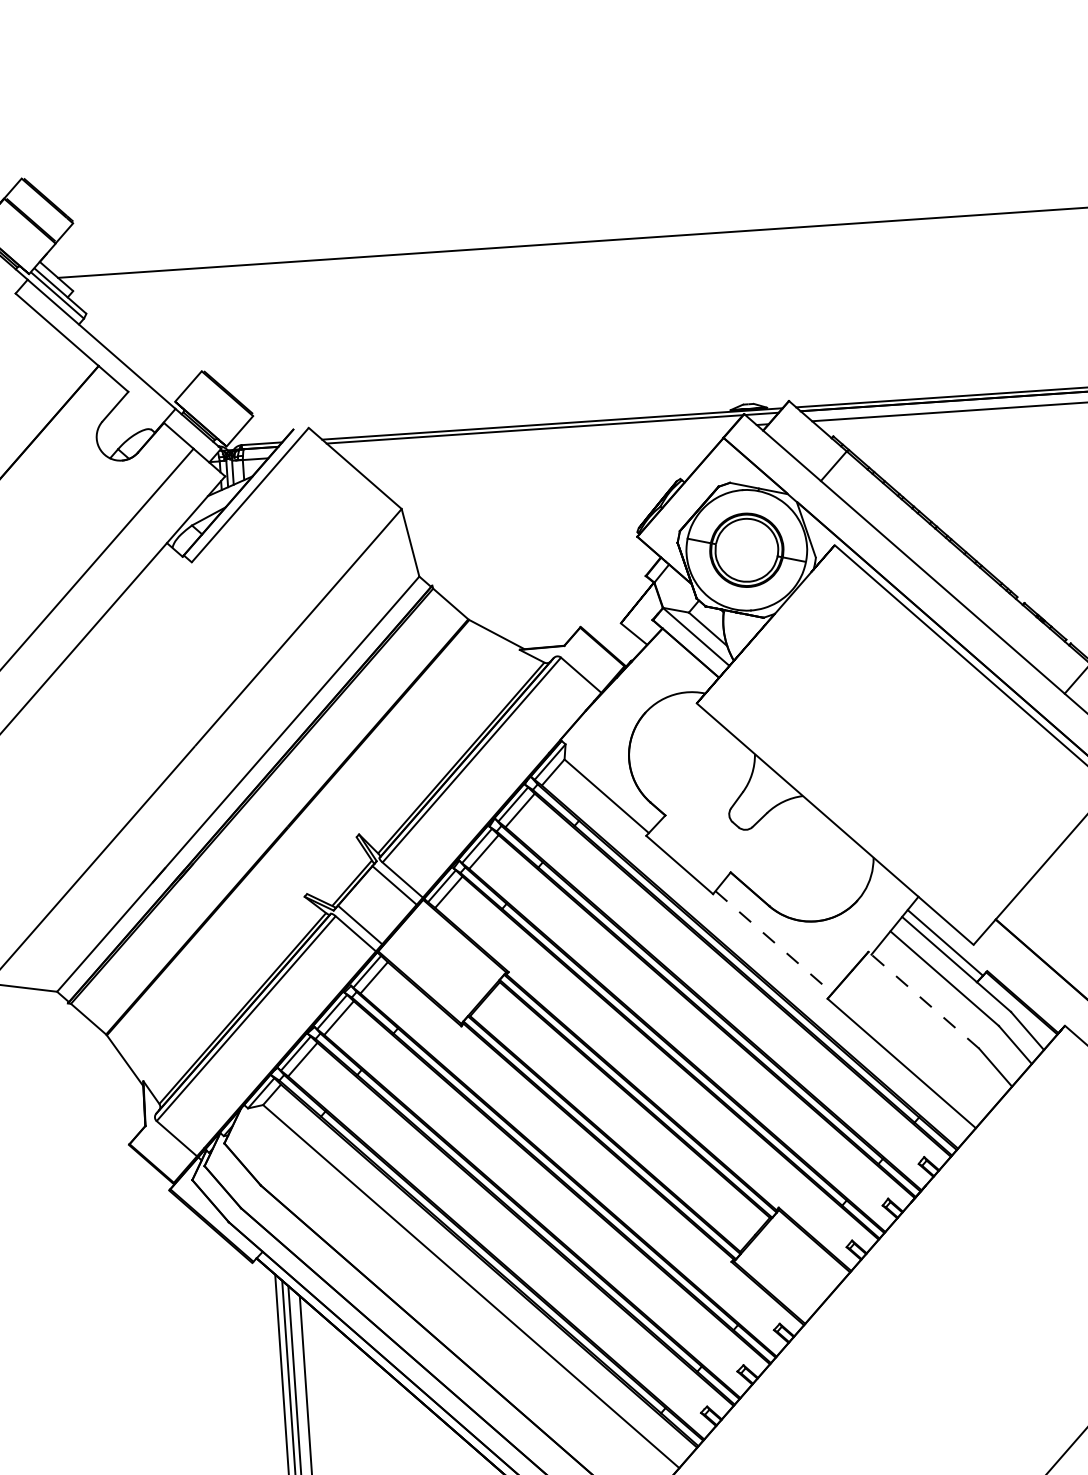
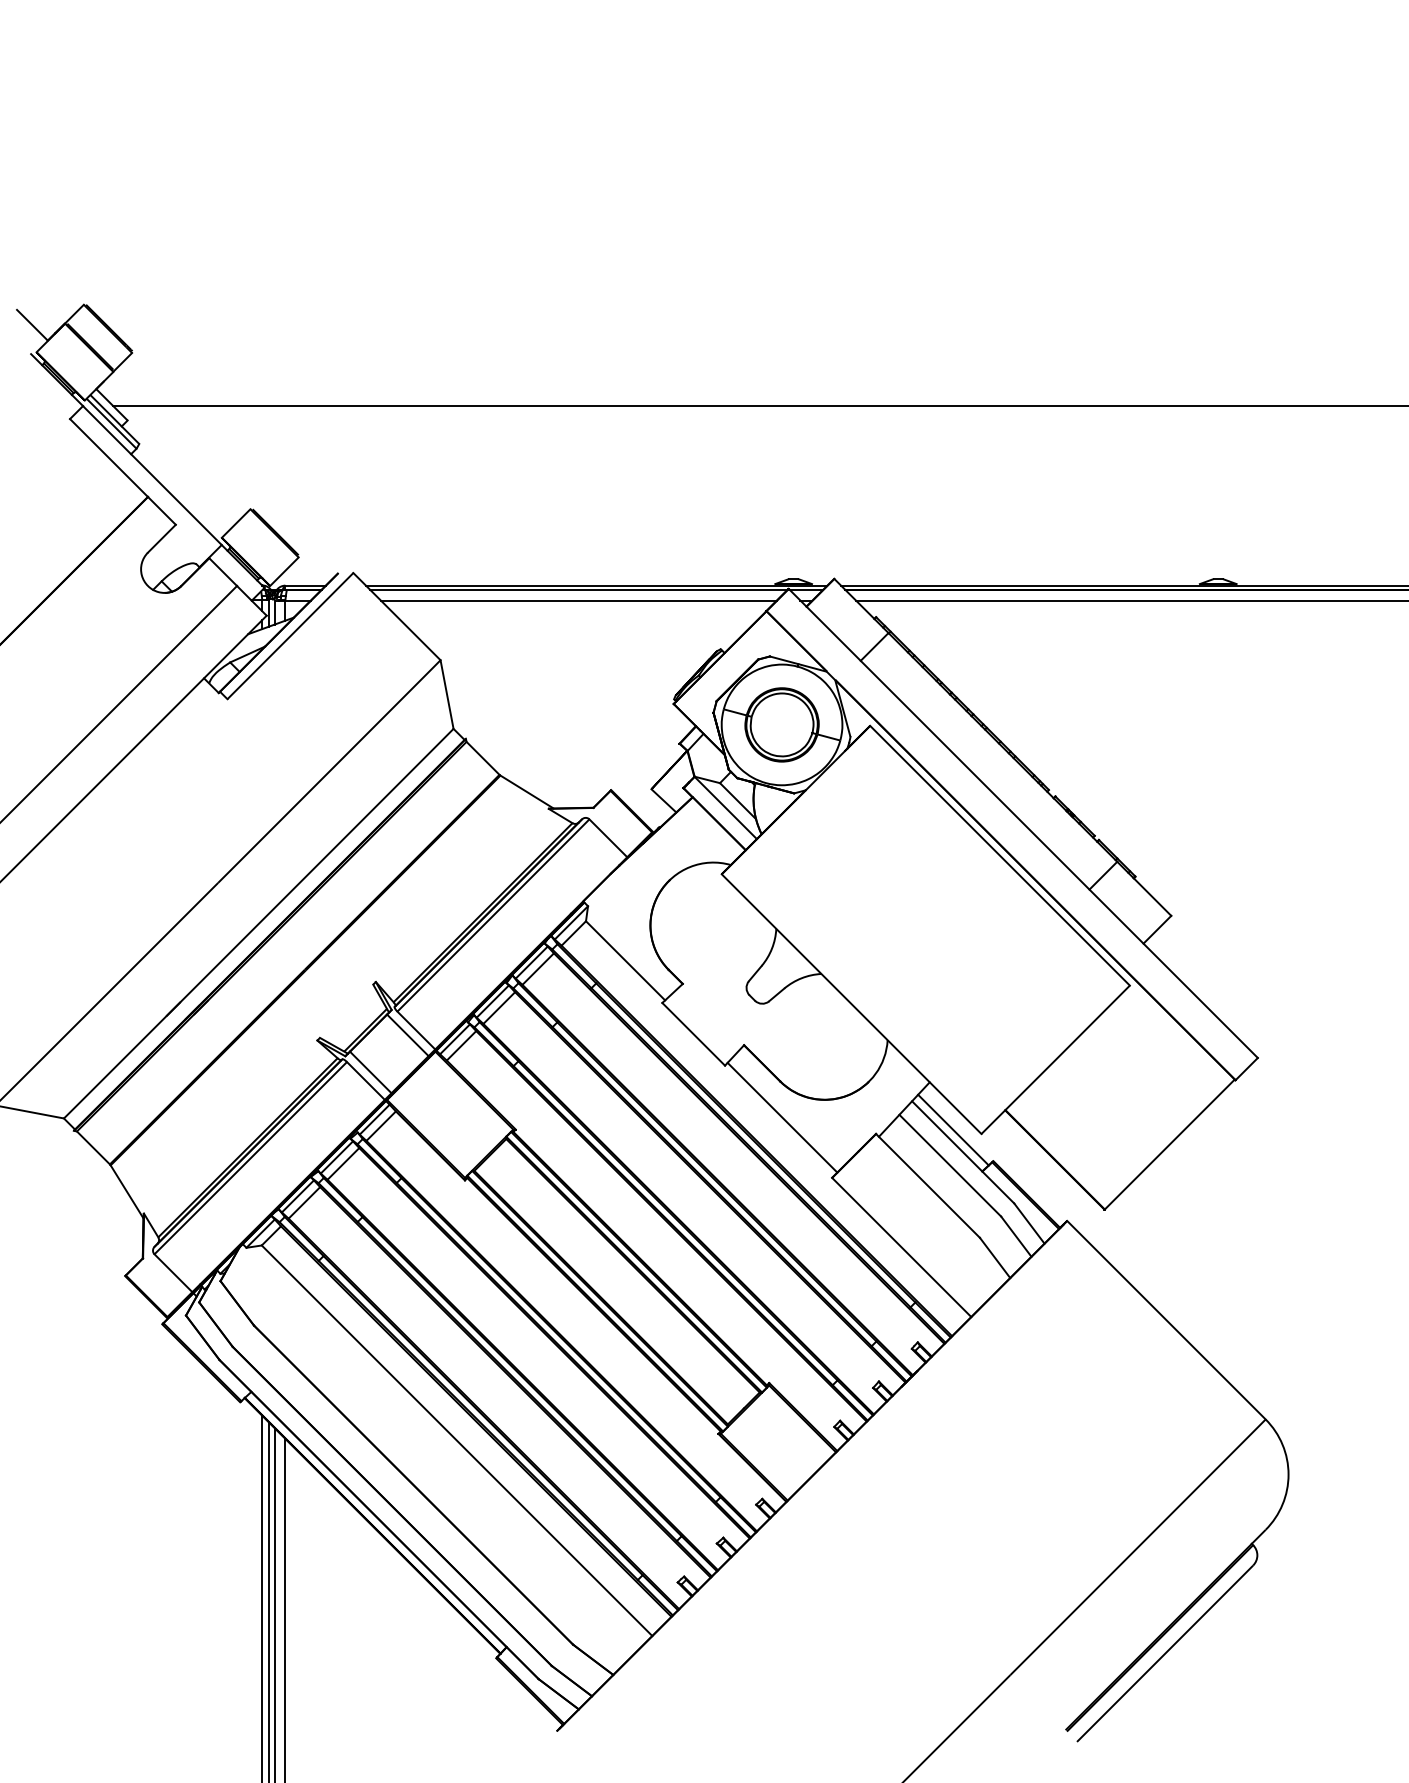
line: (535, 440) -> (578, 600), added
line: (773, 941) -> (782, 1117), dashed -> solid
line: (923, 999) -> (927, 1185), dashed -> solid

